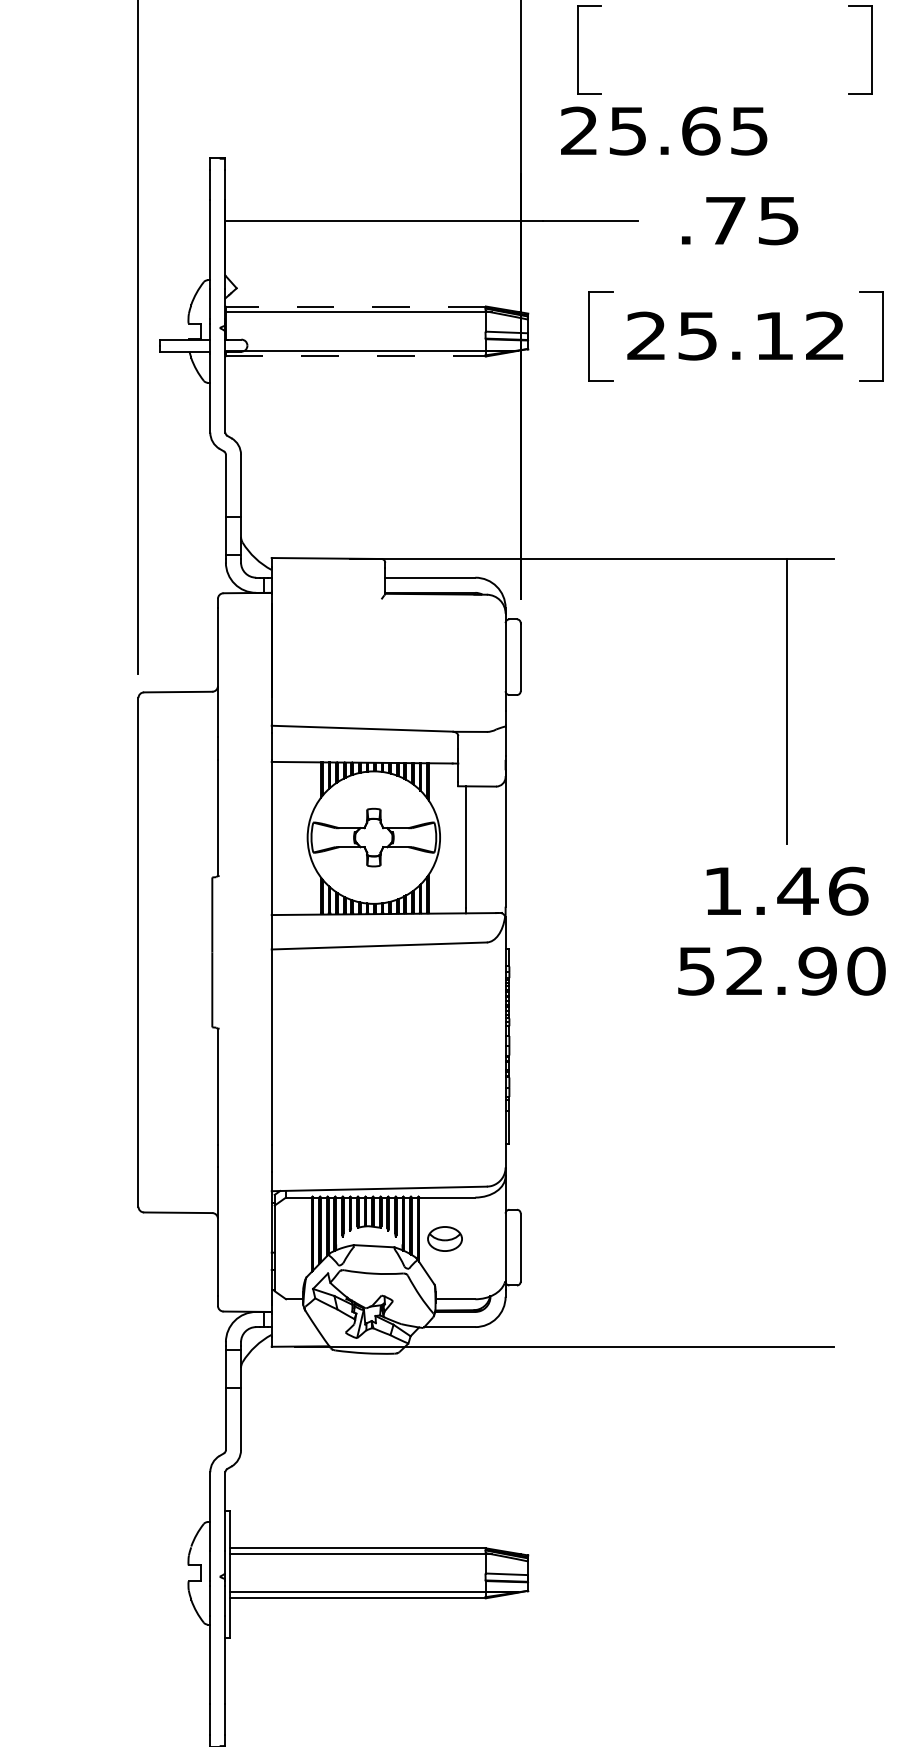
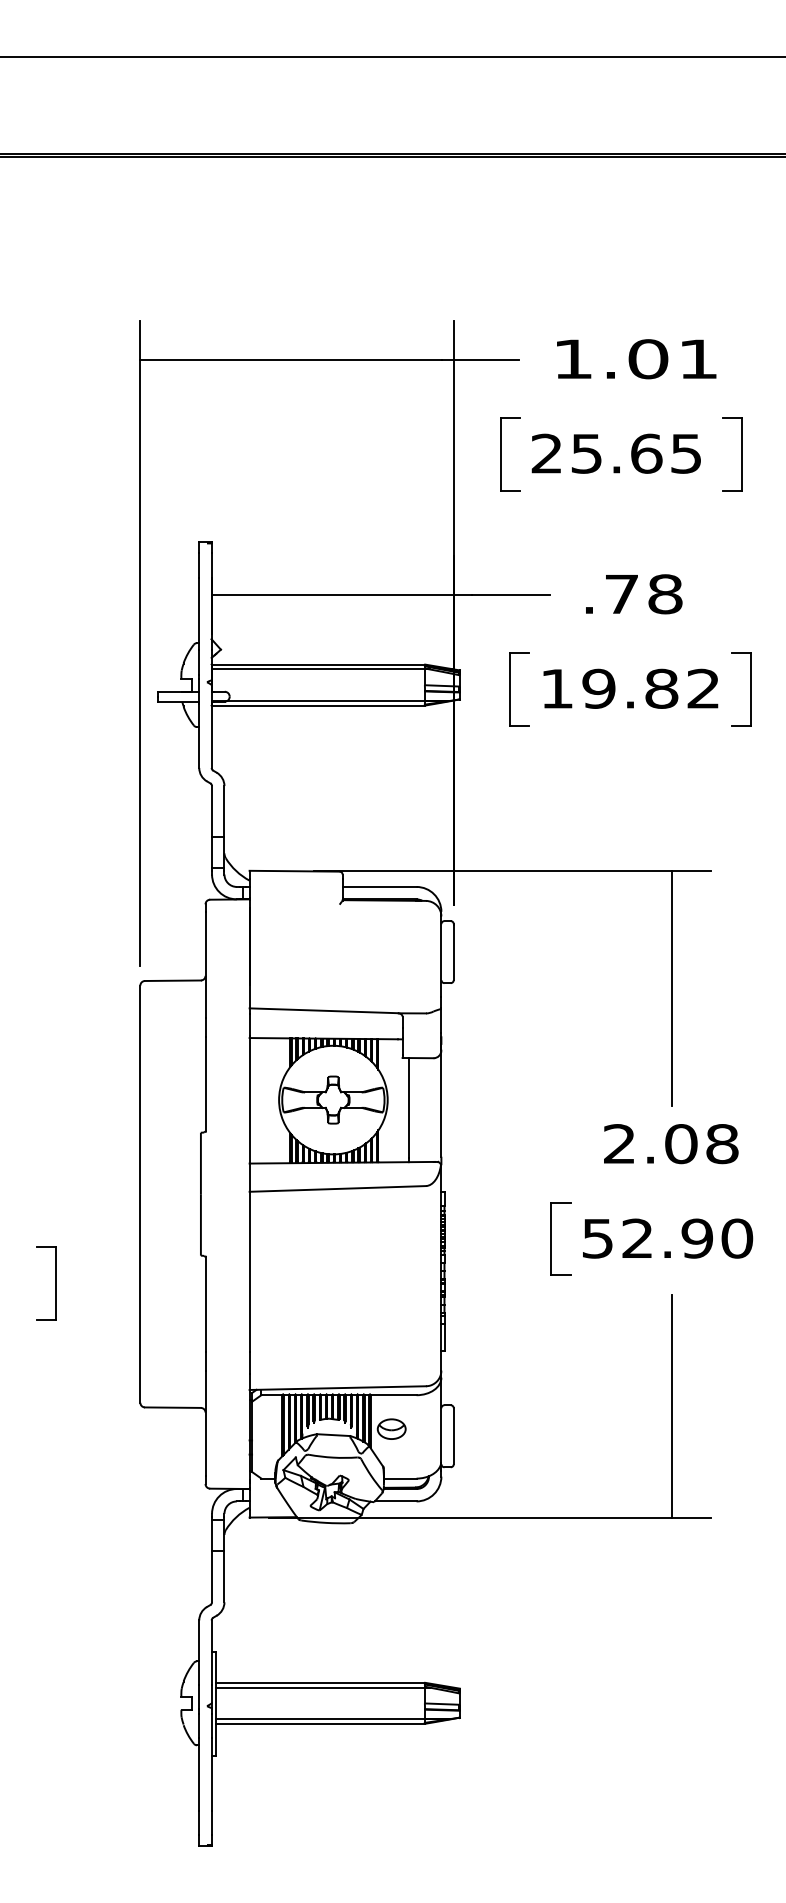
text: (663, 130) -> (615, 453), moved
text: (778, 221) -> (665, 594), .75 -> .78
line: (355, 306) -> (318, 664), dashed -> solid
text: (710, 335) -> (609, 688), 25.12 -> 19.82
line: (355, 356) -> (318, 705), dashed -> solid
text: (786, 891) -> (671, 1144), 1.46 -> 2.08
text: (782, 971) -> (668, 1238), moved
part: (639, 1006) -> (551, 1238), added
part: (34, 1061) -> (55, 1283), added
line: (787, 1210) -> (672, 1405), added

